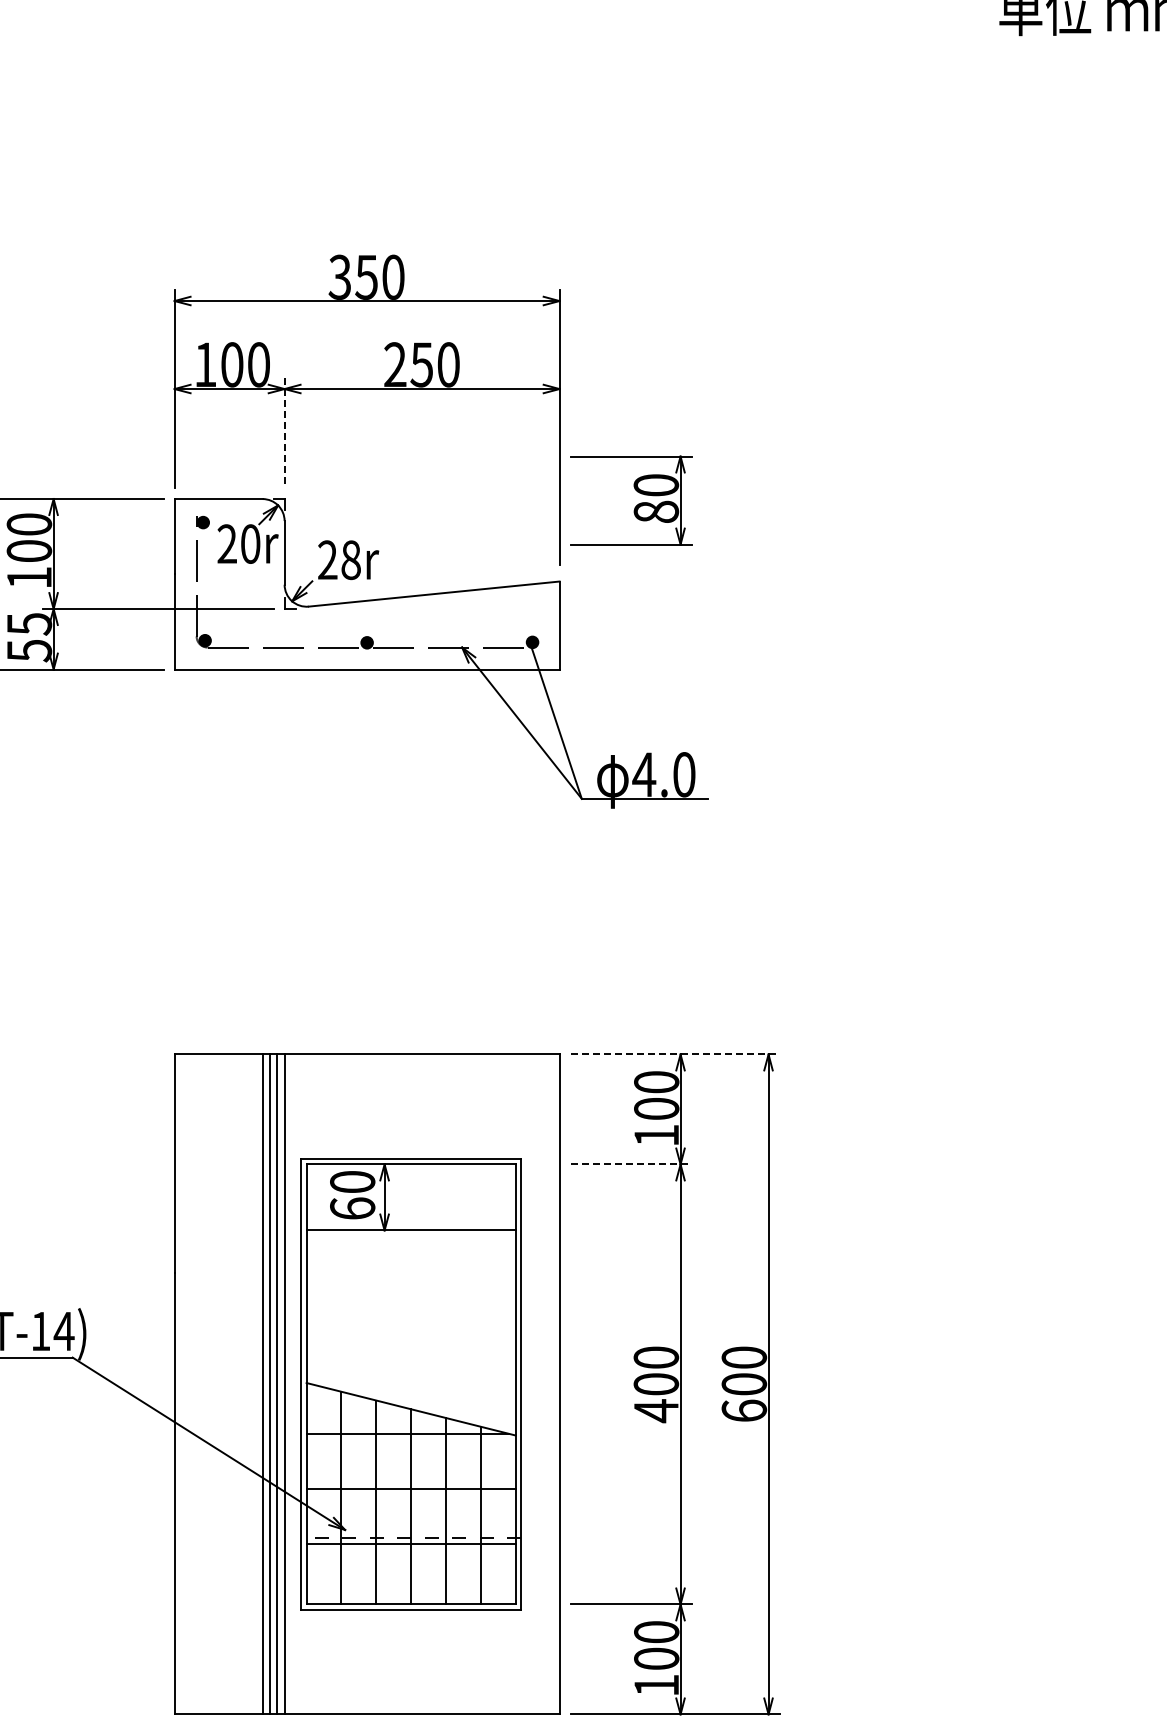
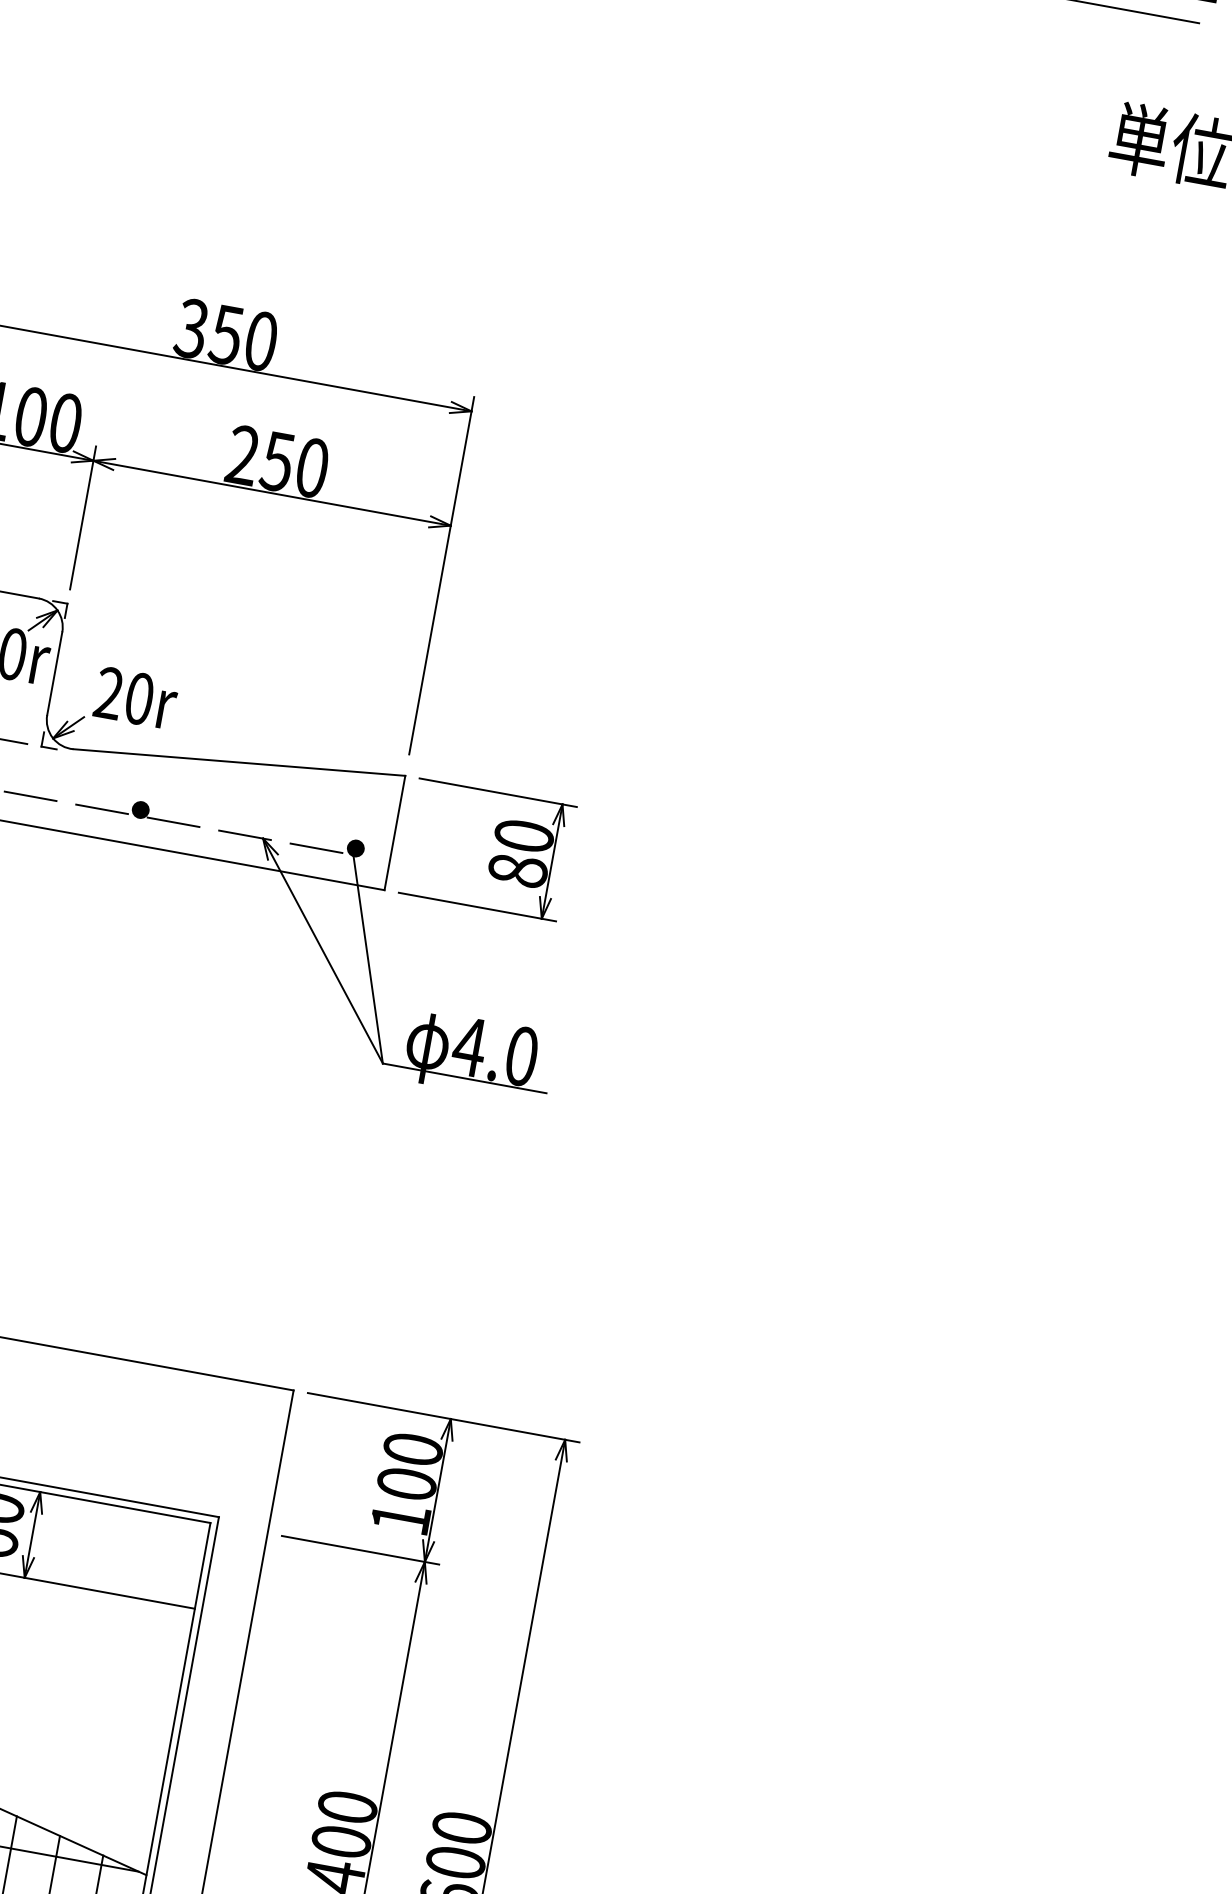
line: (284, 433) -> (82, 518), dashed -> solid
part: (636, 505) -> (493, 857), moved
text: (350, 559) -> (138, 697), 28r -> 20r
line: (675, 1054) -> (444, 1417), dashed -> solid
line: (631, 1164) -> (361, 1550), dashed -> solid

